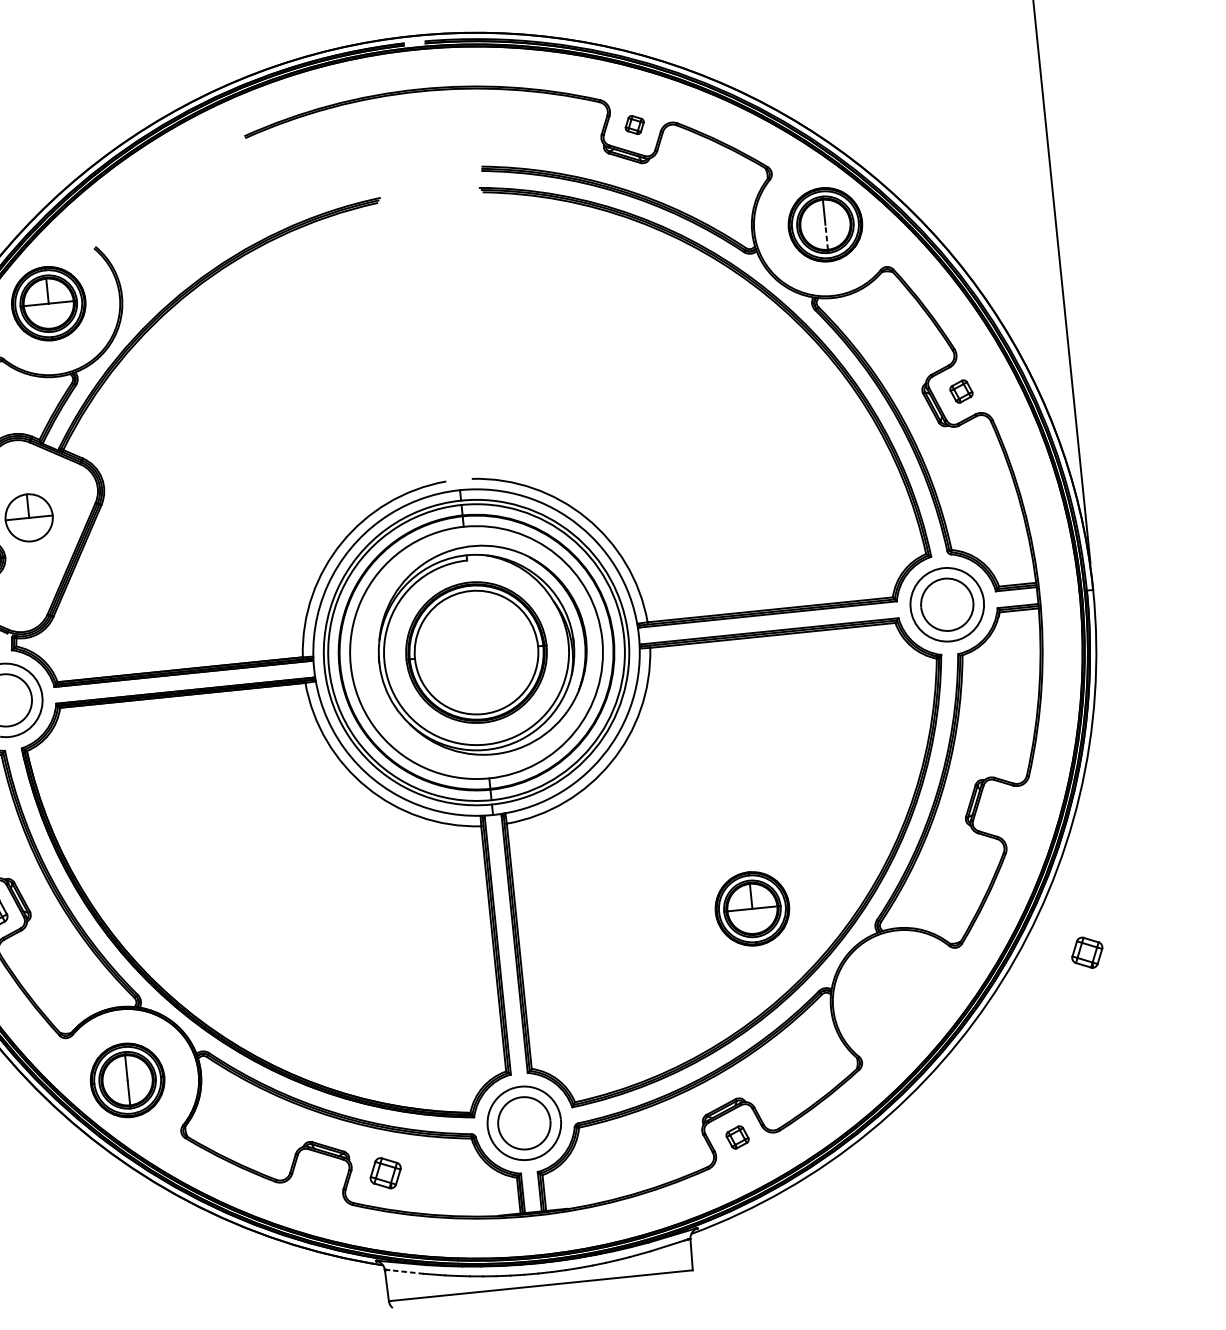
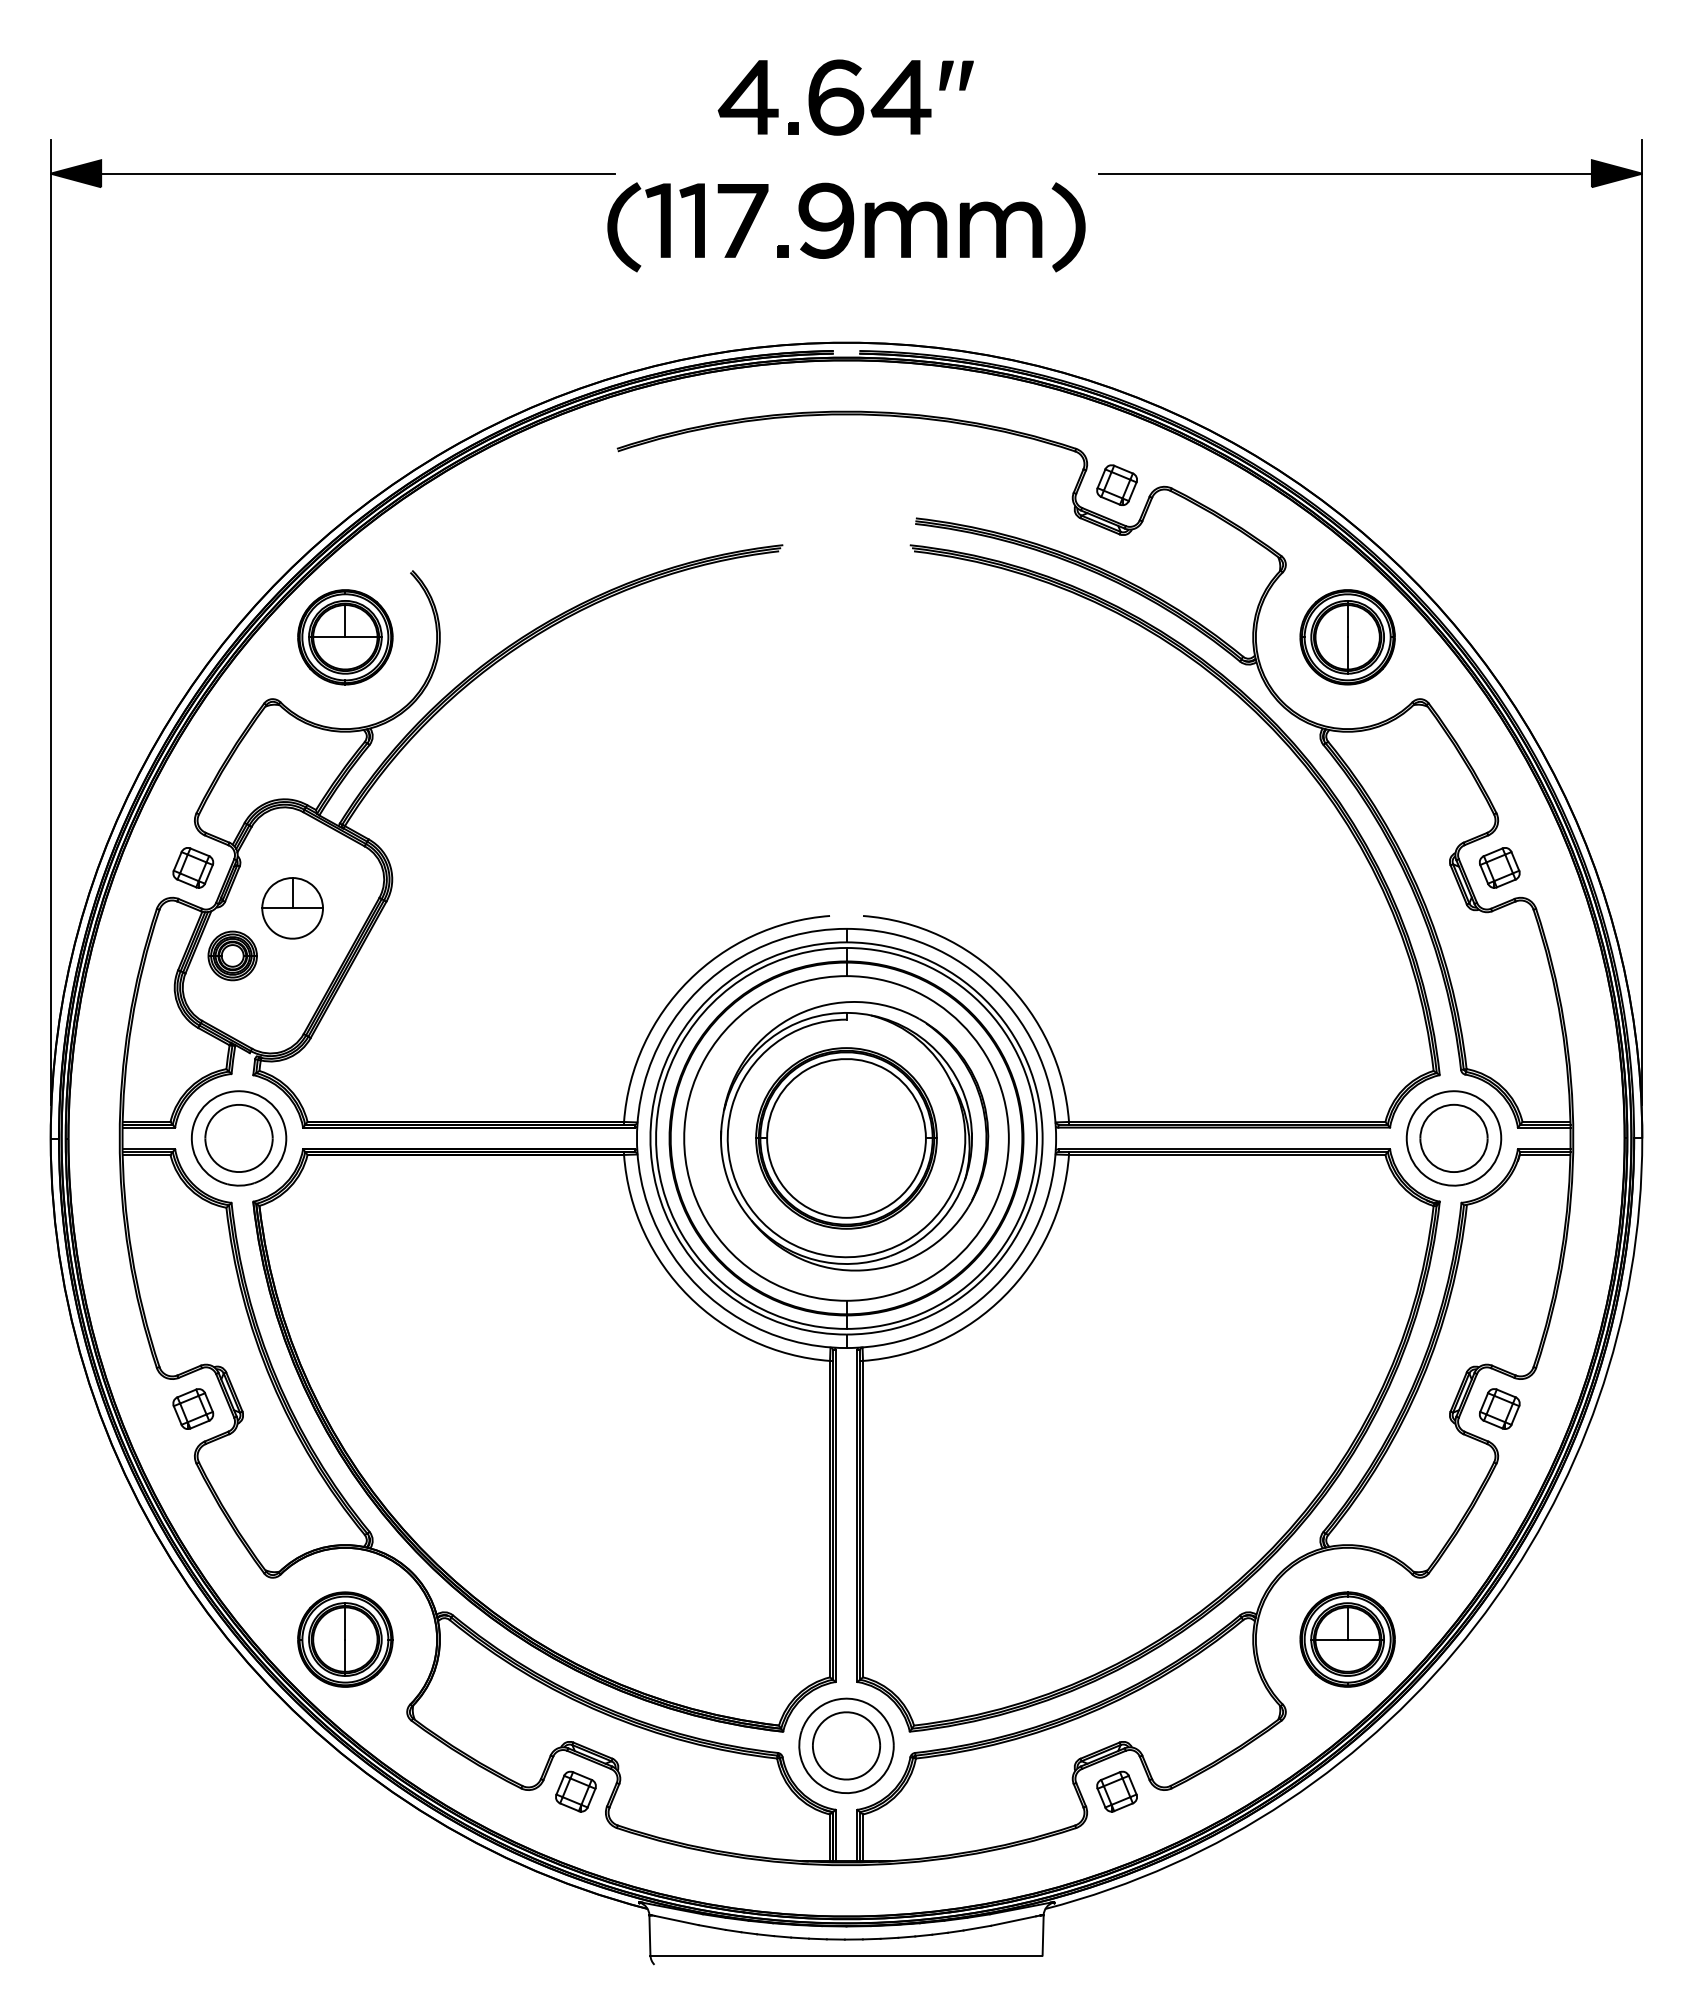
part: (634, 124) -> (1116, 484), size x1.67
line: (826, 236) -> (1347, 652), dashed -> solid
part: (961, 391) -> (1499, 867), size x1.43
part: (752, 908) -> (1347, 1639), moved
part: (1087, 952) -> (1499, 1408), moved
part: (737, 1137) -> (1116, 1791), size x1.43
part: (385, 1173) -> (575, 1791), moved
line: (406, 1271) -> (676, 1920), dashed -> solid

